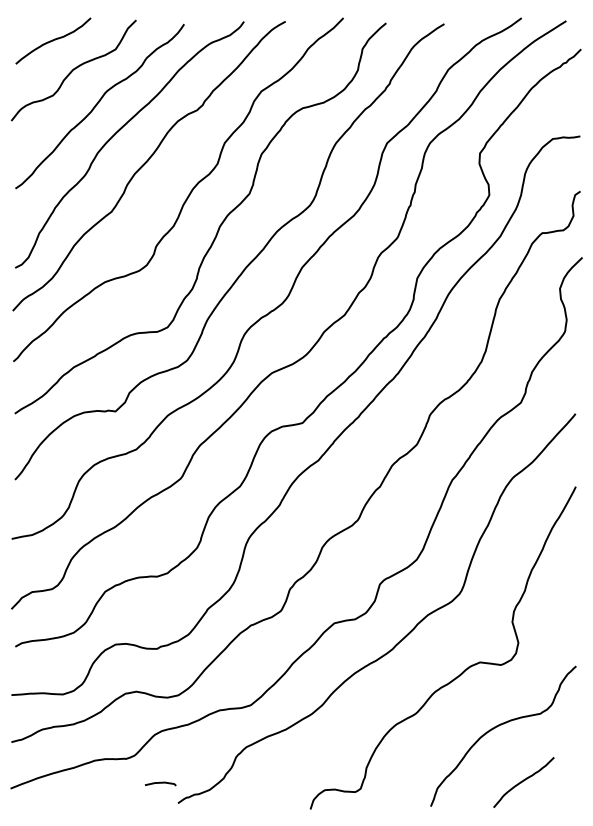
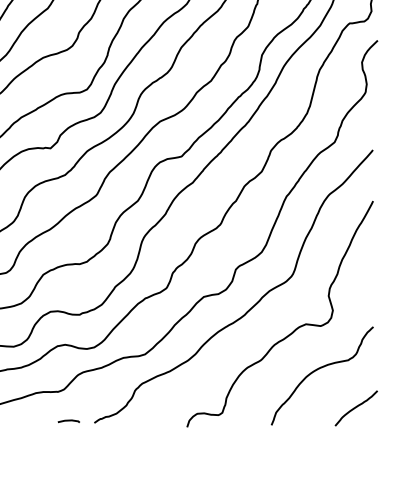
curve: (523, 781) -> (356, 407), moved
curve: (160, 783) -> (68, 421), moved

